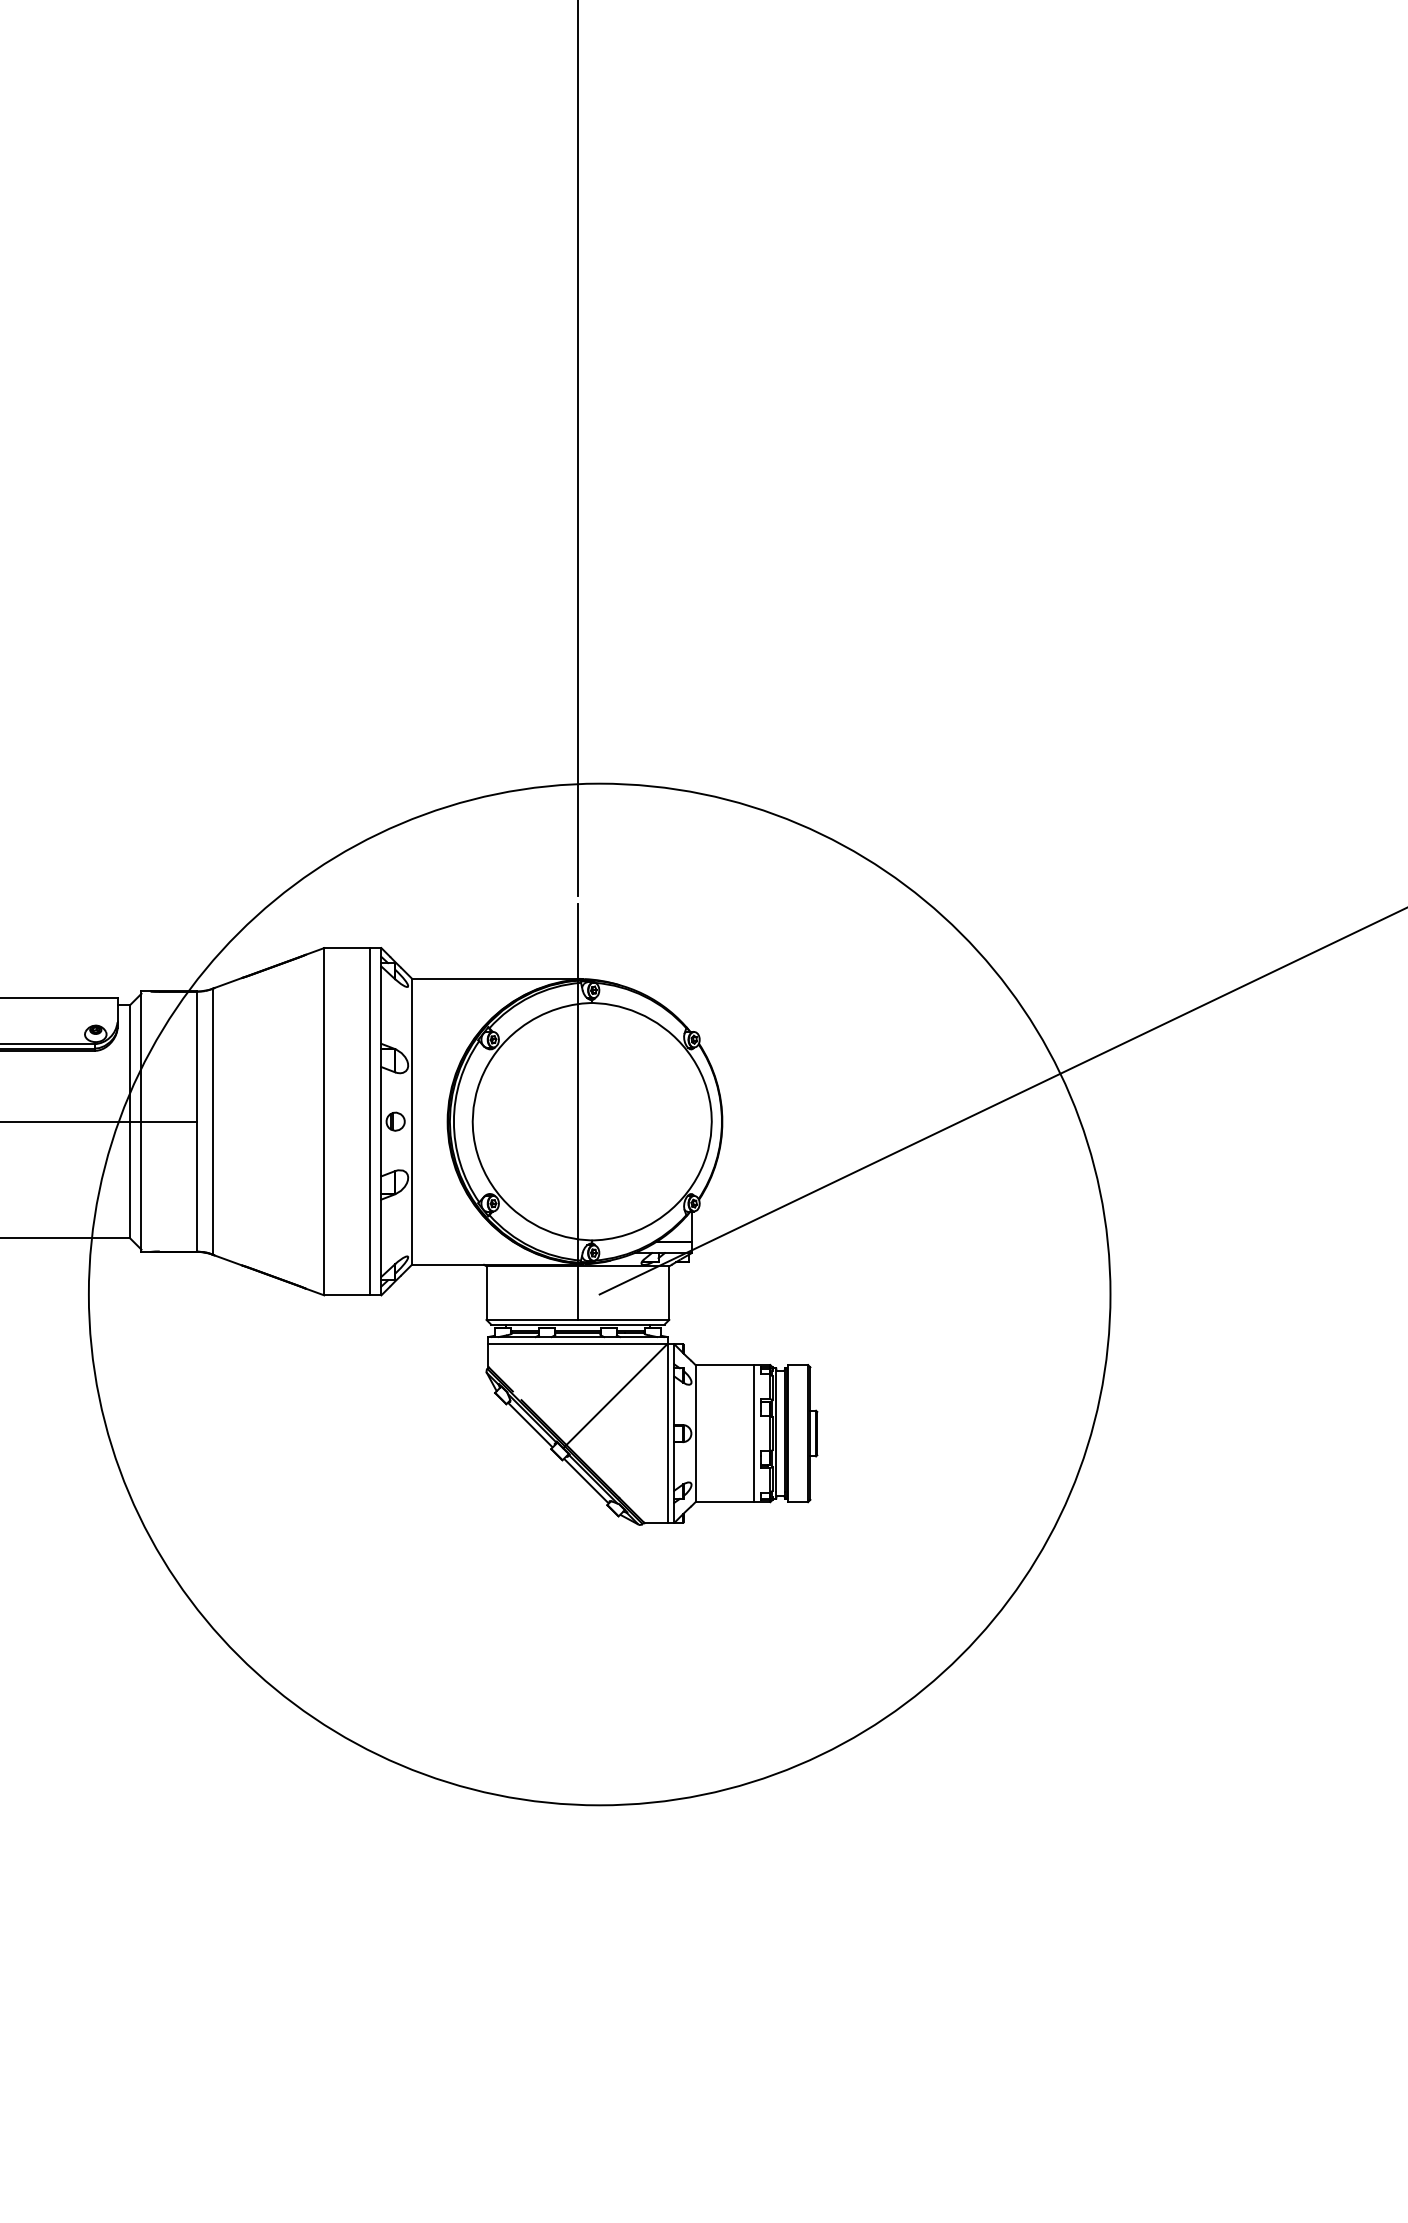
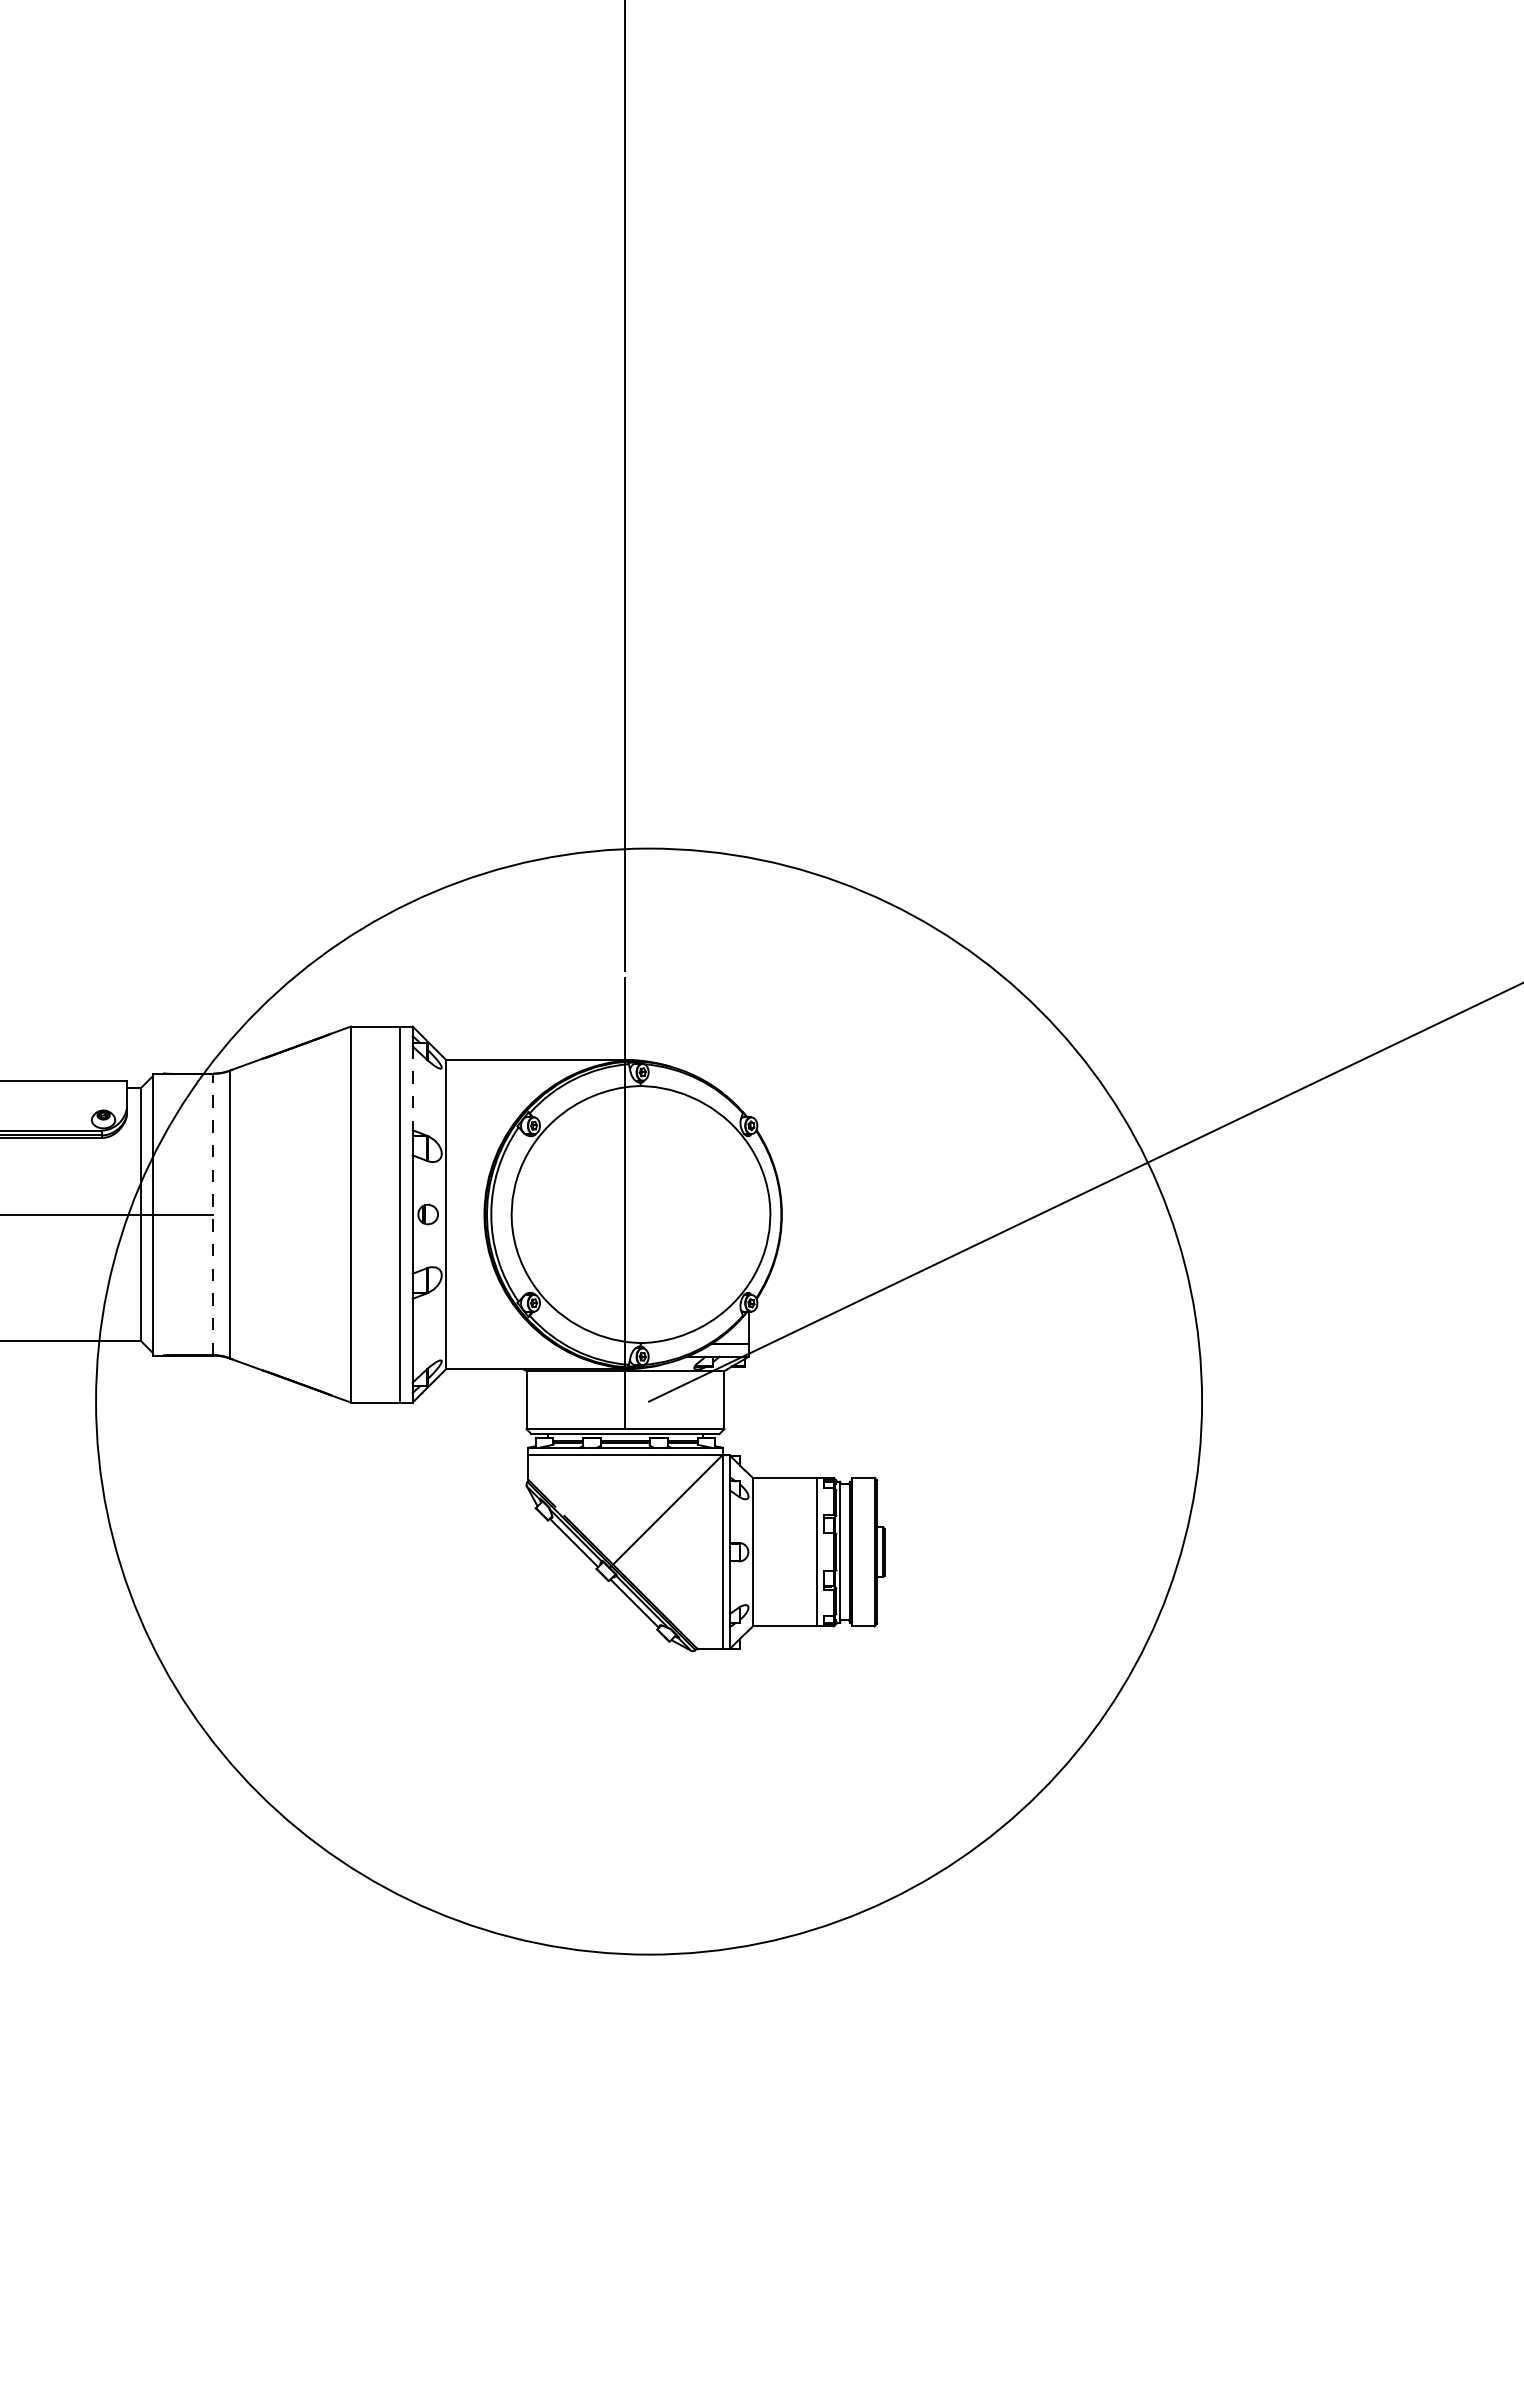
line: (381, 1005) -> (412, 1088), solid -> dashed
line: (197, 1121) -> (213, 1214), solid -> dashed

